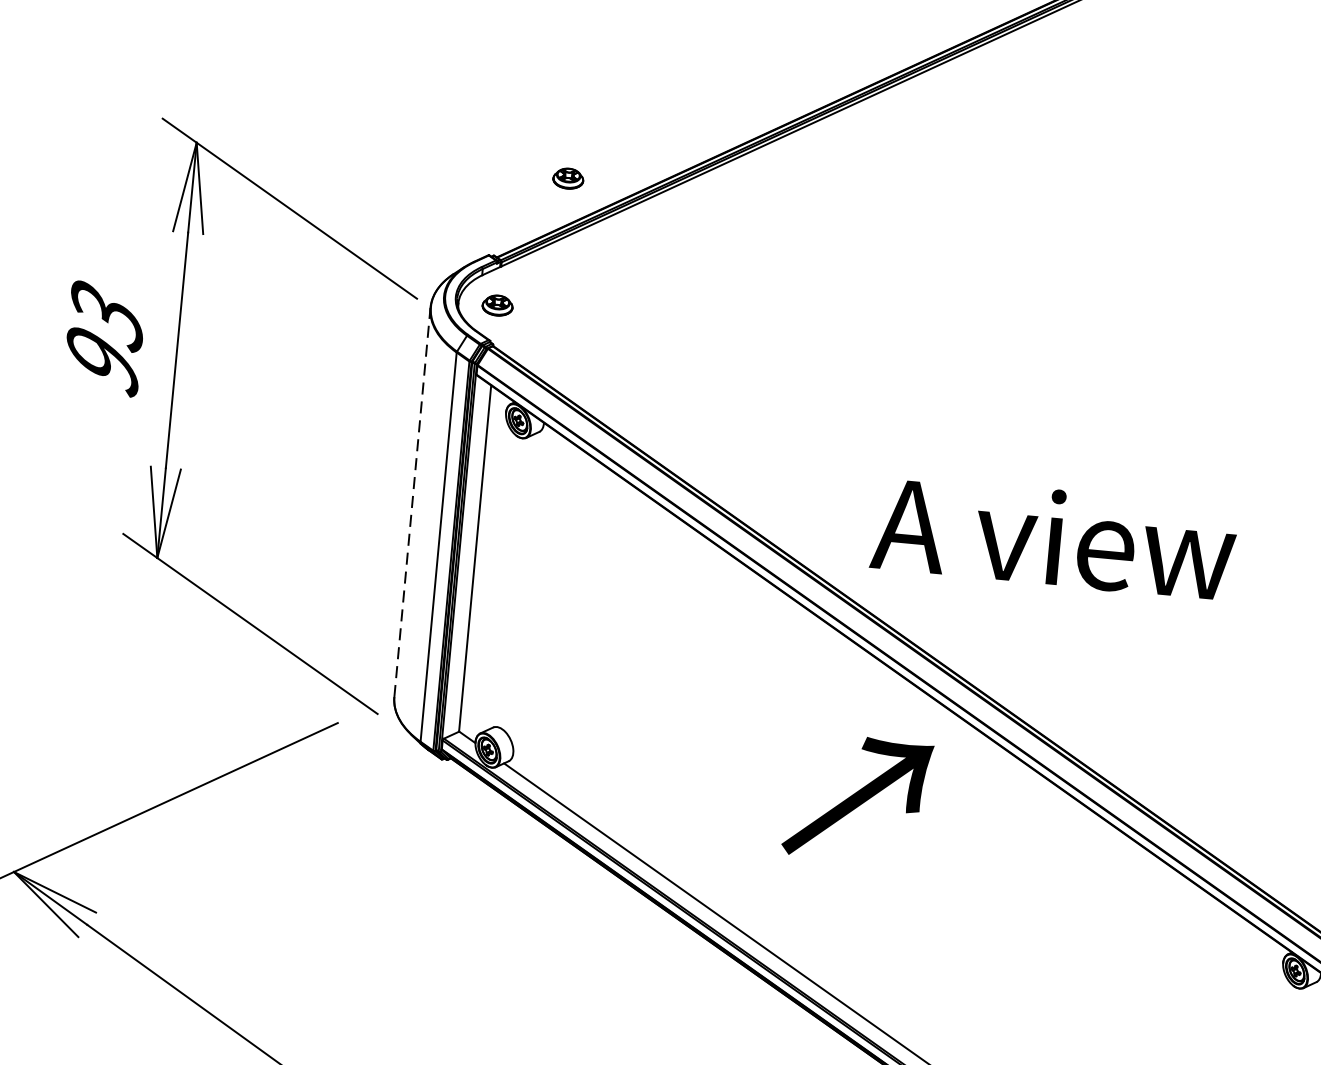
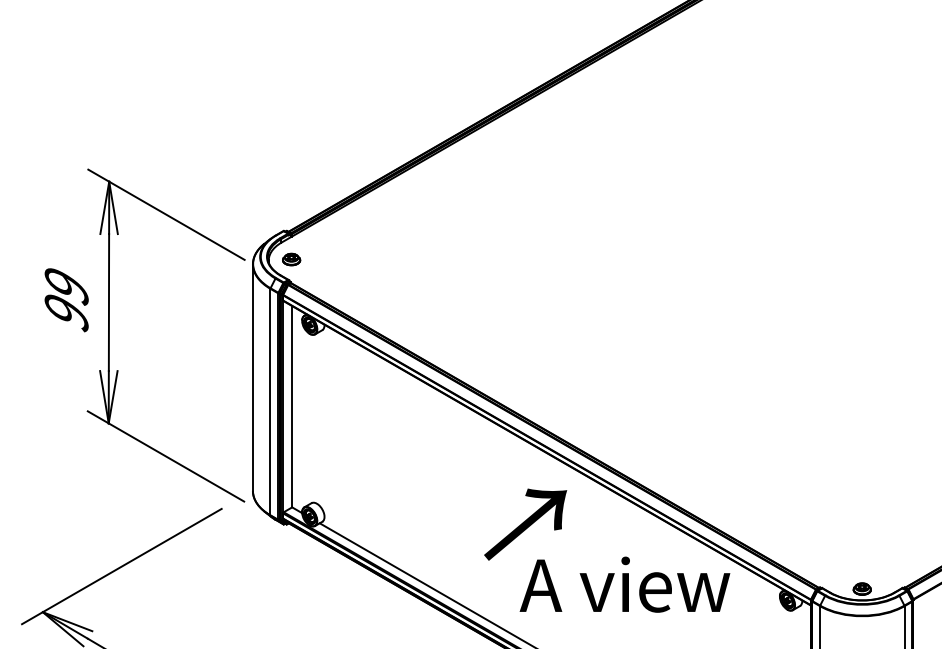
part: (568, 178) -> (325, 182), removed
text: (106, 316) -> (66, 286), 93 -> 99
line: (411, 502) -> (252, 377), dashed -> solid
text: (1053, 537) -> (624, 584), moved

